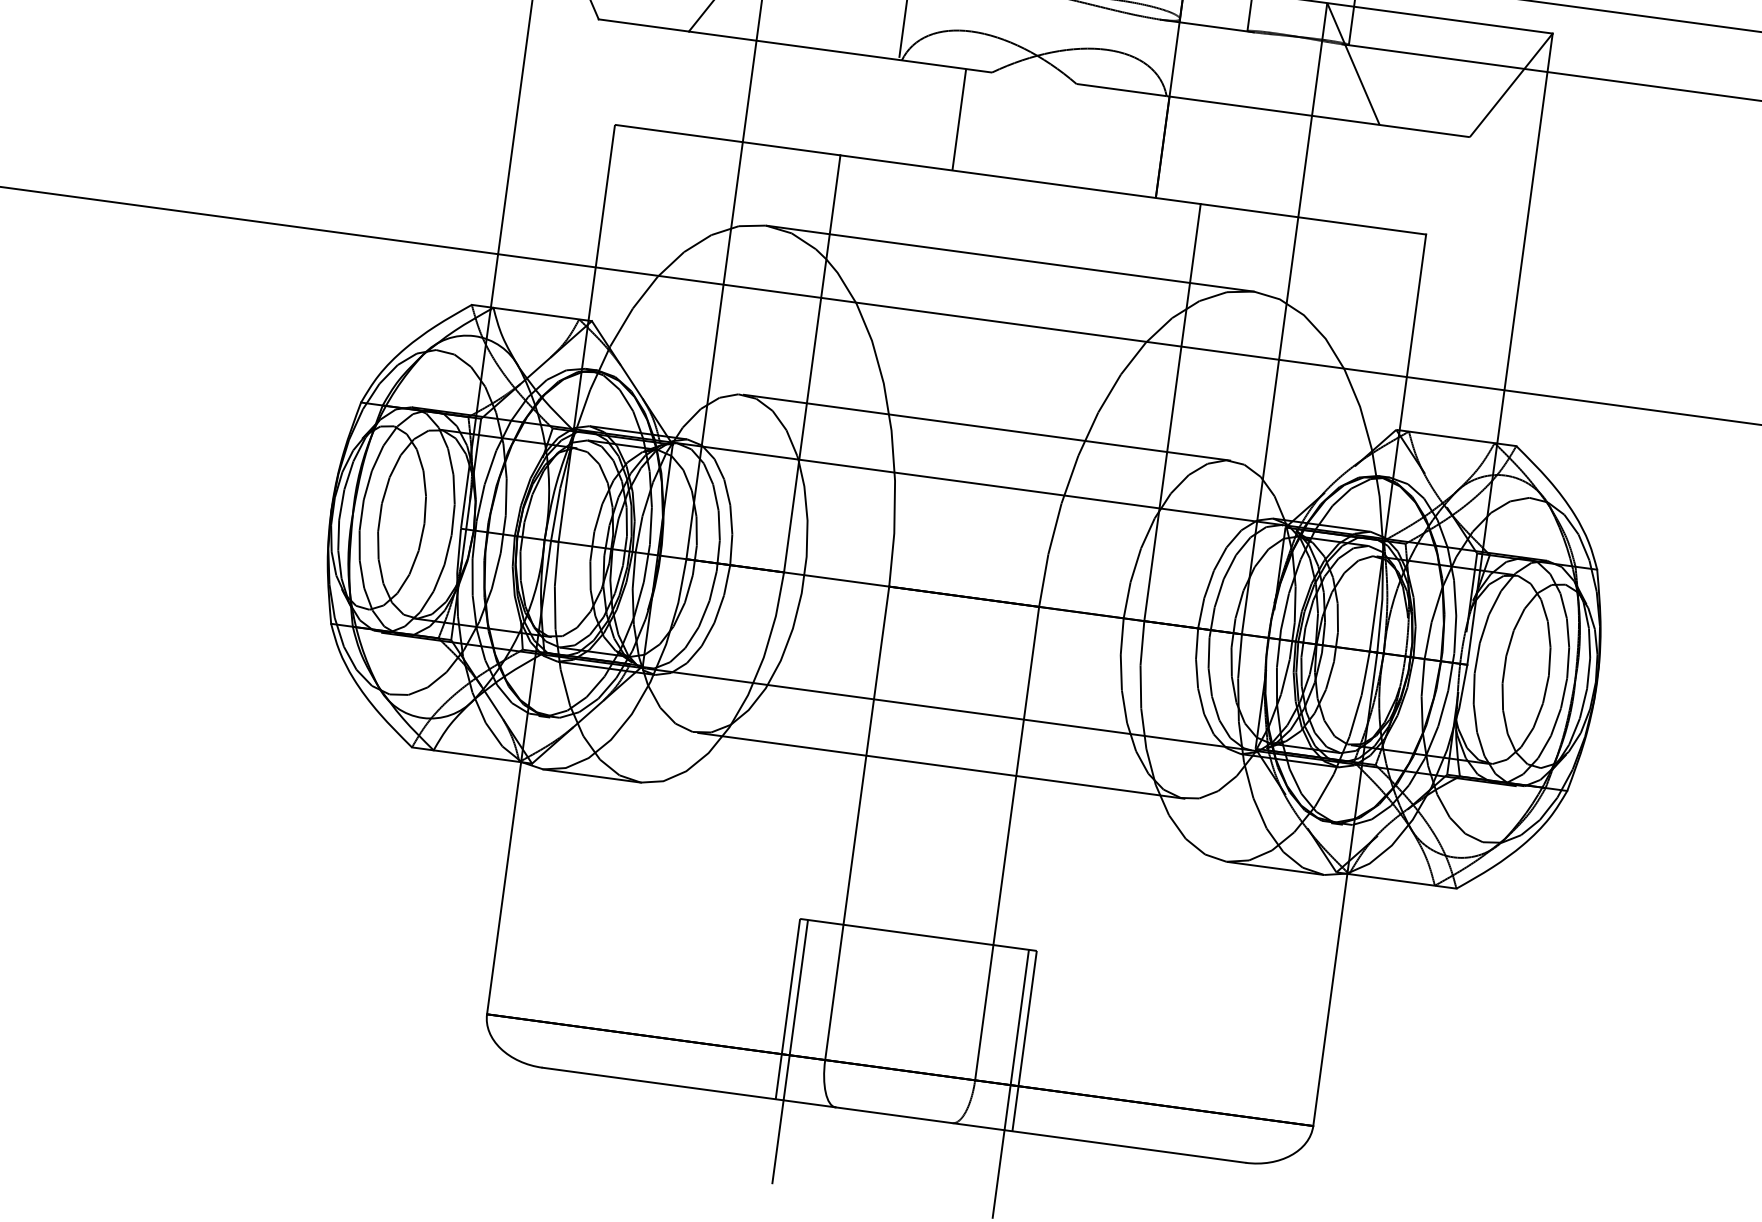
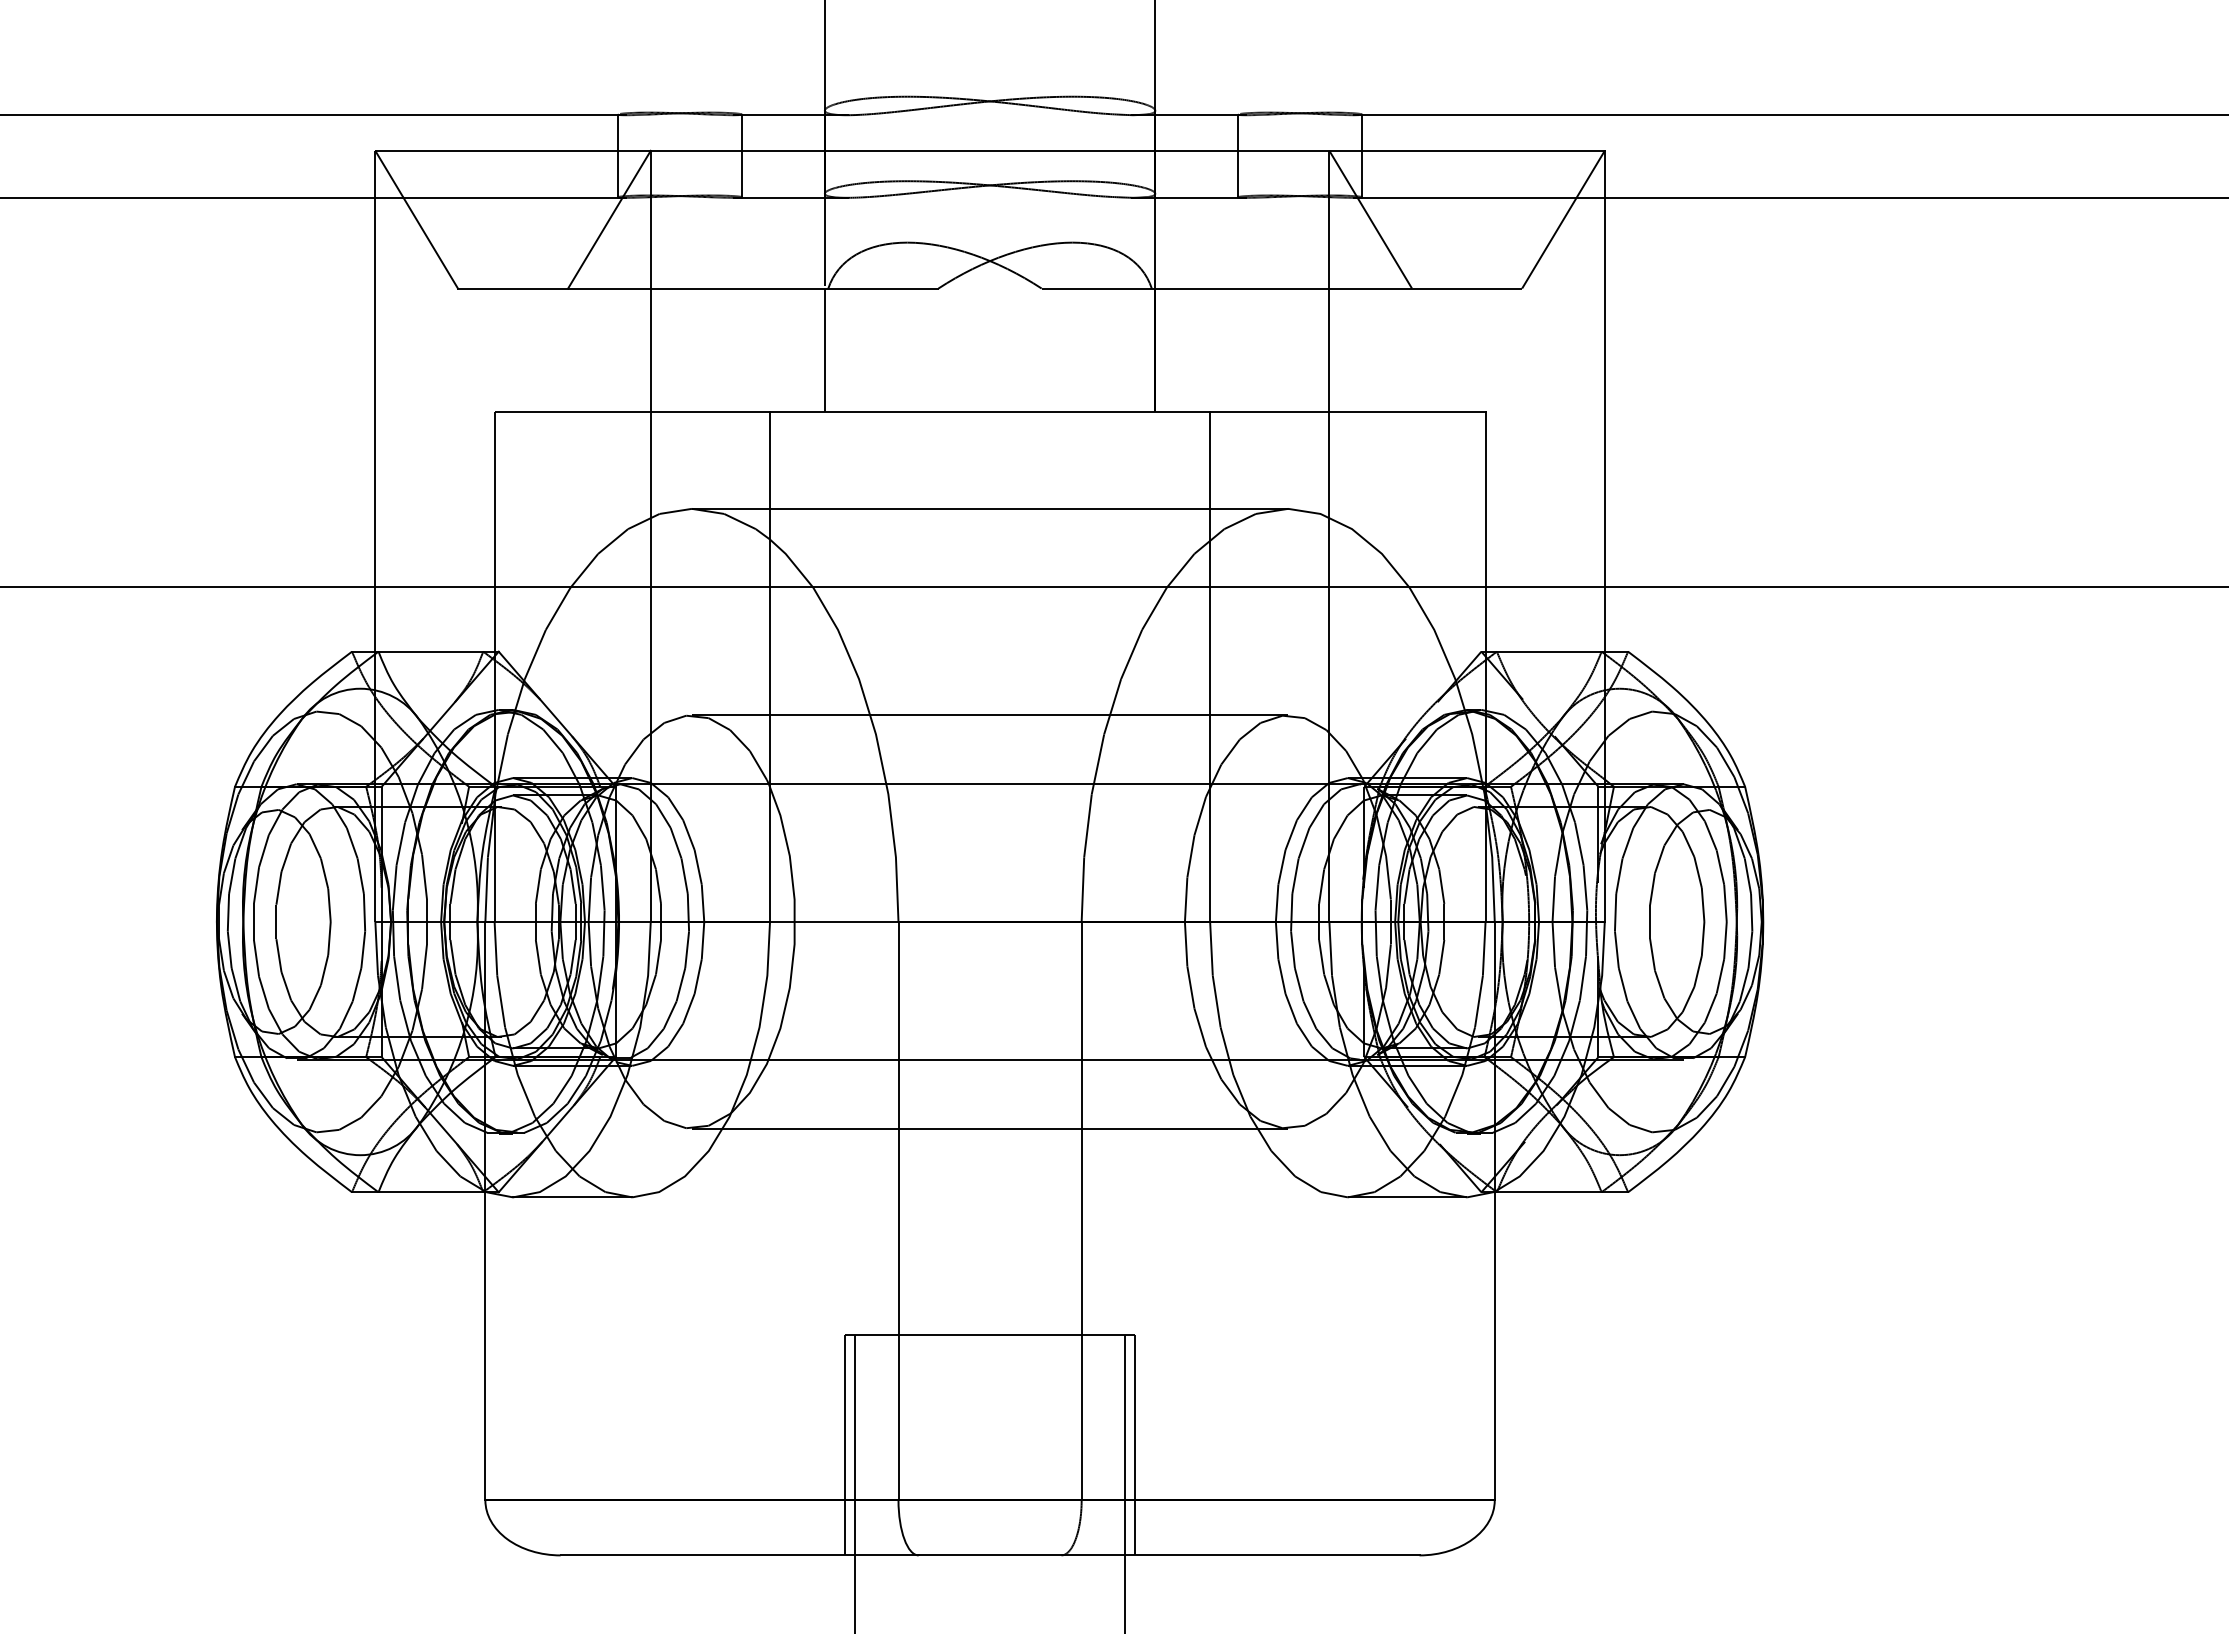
line: (959, 119) -> (824, 350), moved

